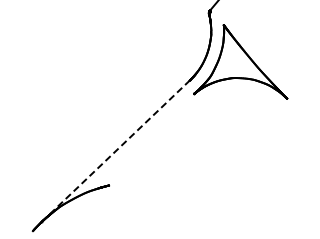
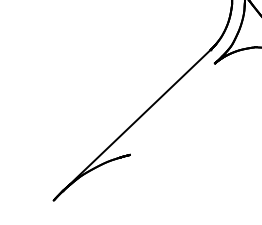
line: (116, 150) -> (137, 119), dashed -> solid

